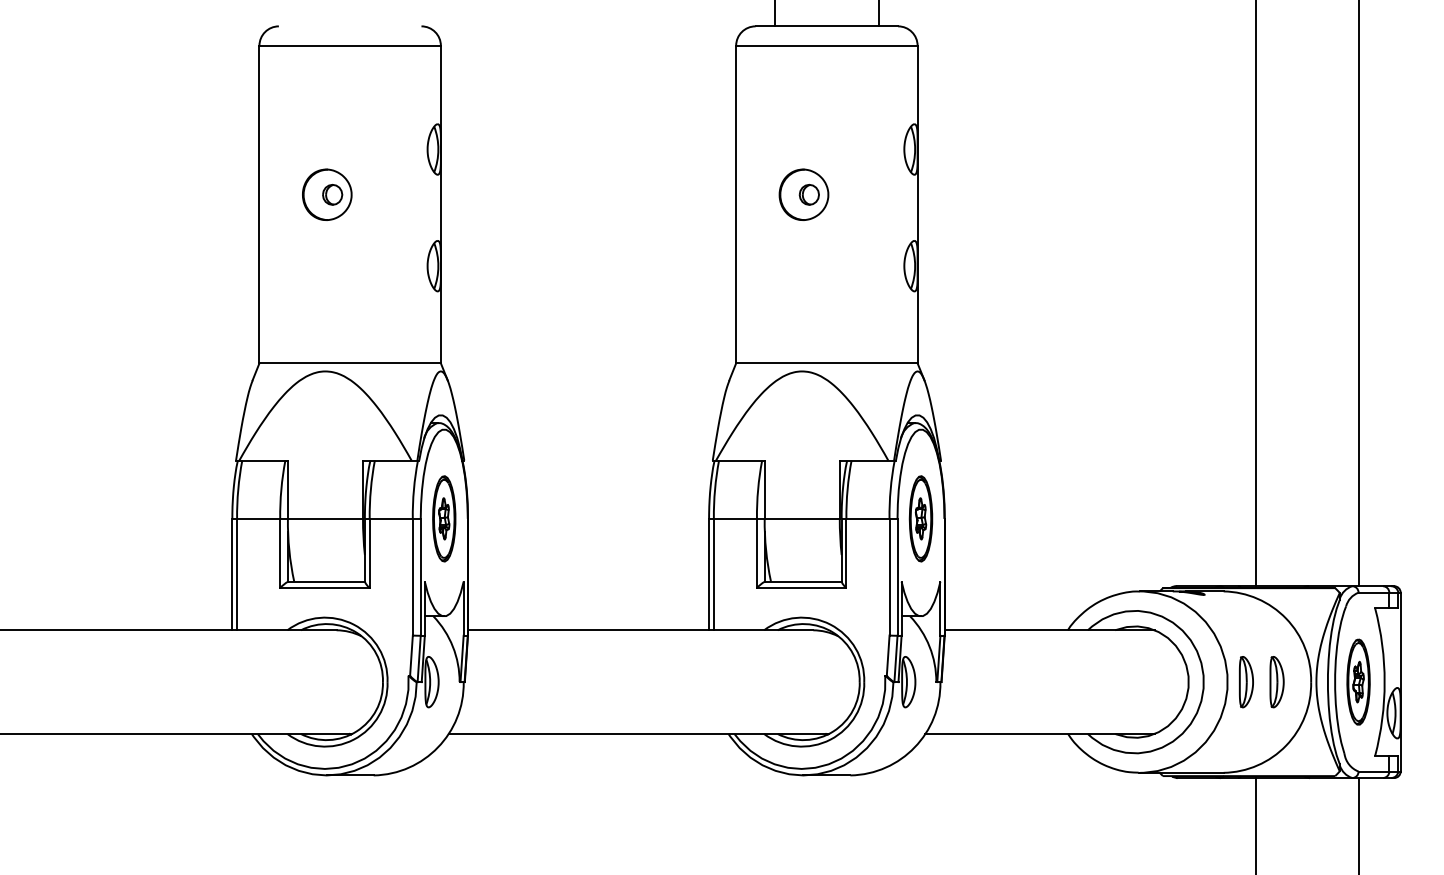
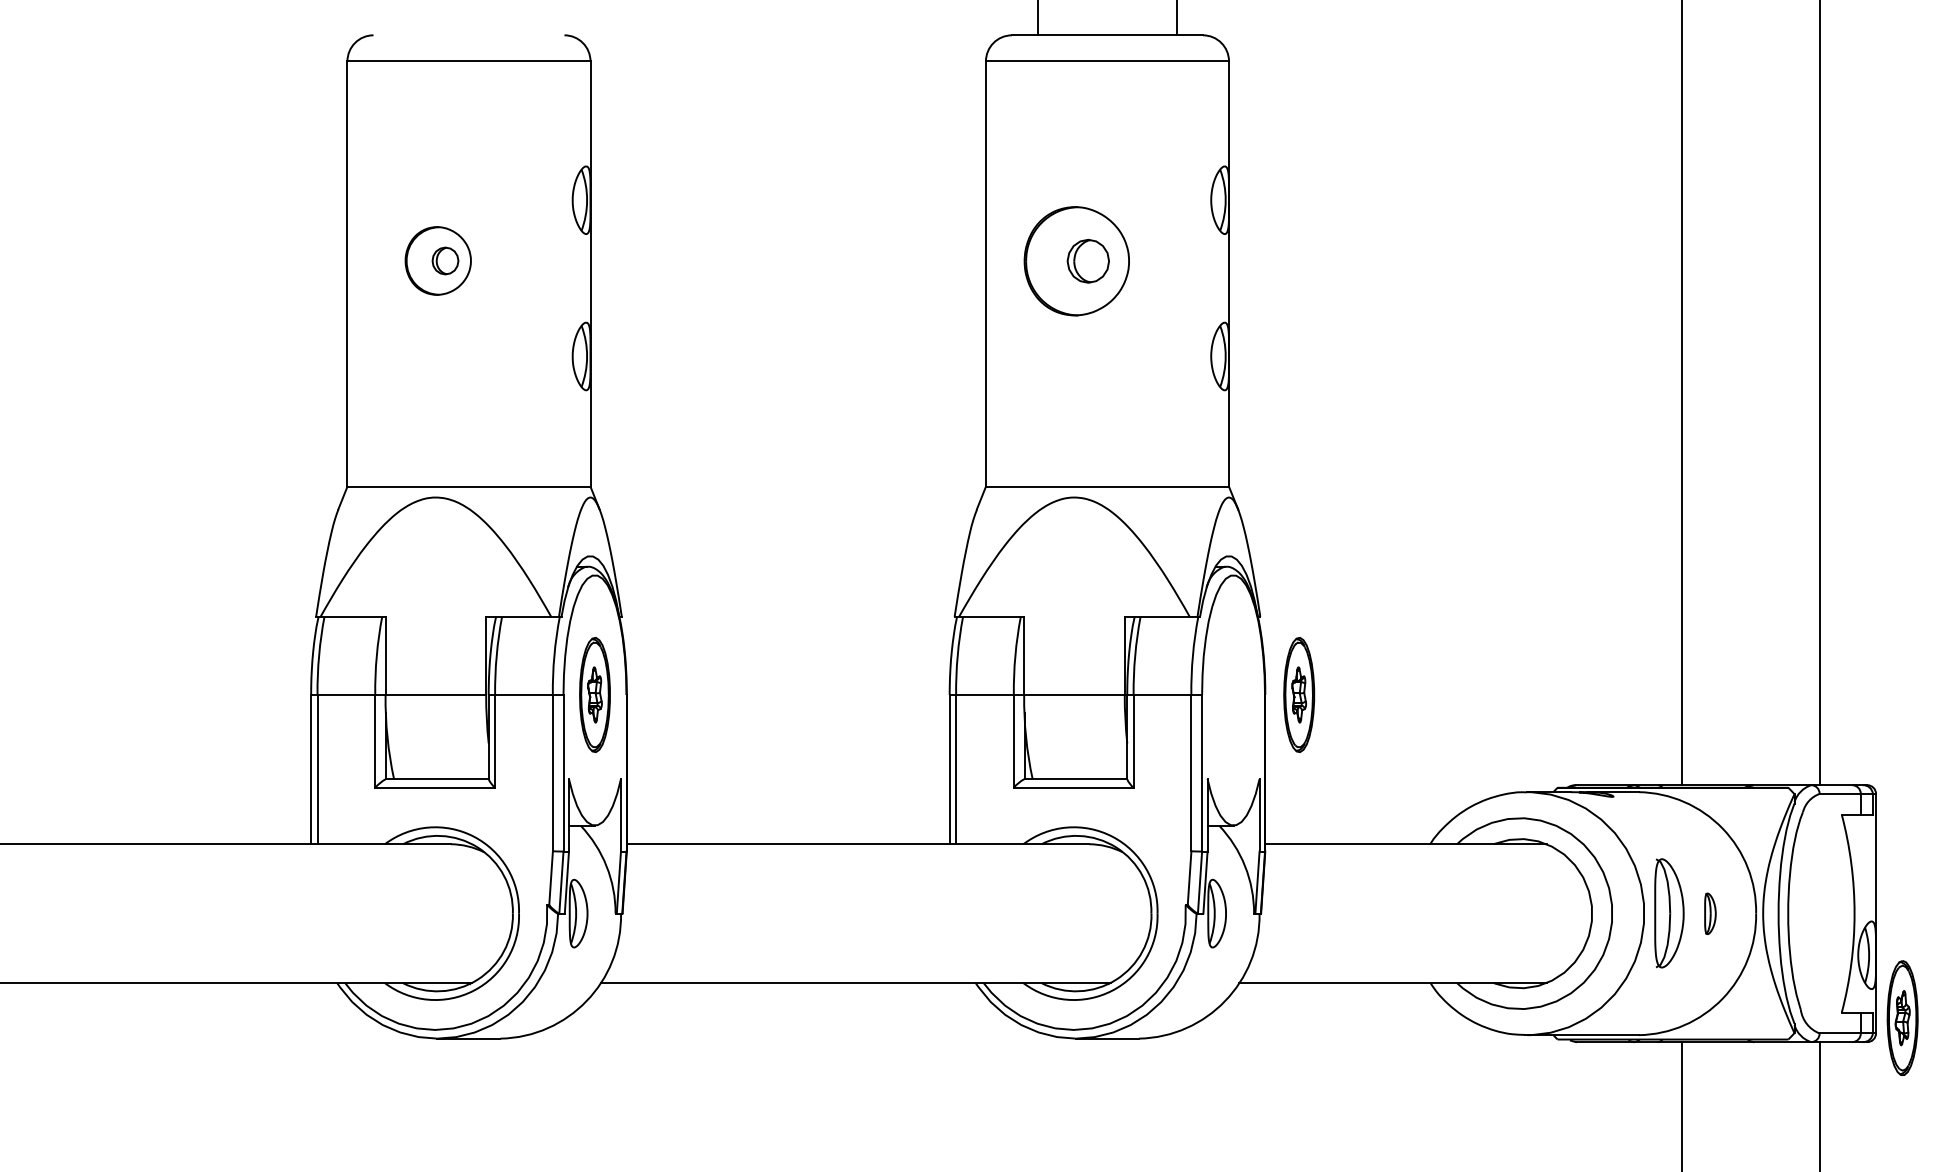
part: (803, 194) -> (1076, 260), size x1.6
part: (920, 518) -> (1298, 694), moved
part: (1358, 681) -> (1902, 1017), moved
part: (1246, 682) -> (1669, 914), size x1.6
part: (1276, 682) -> (1709, 914), size x0.6

